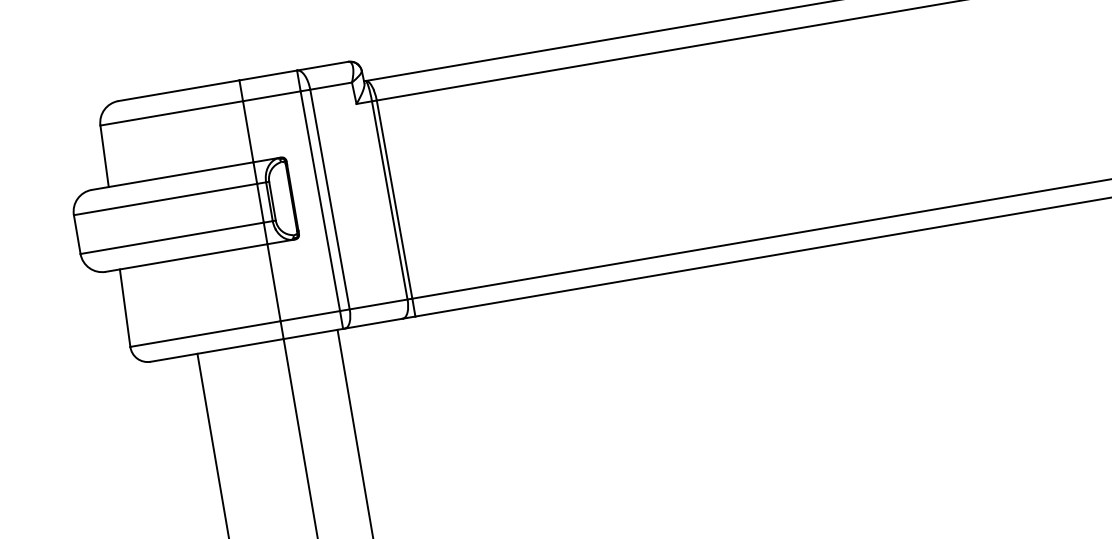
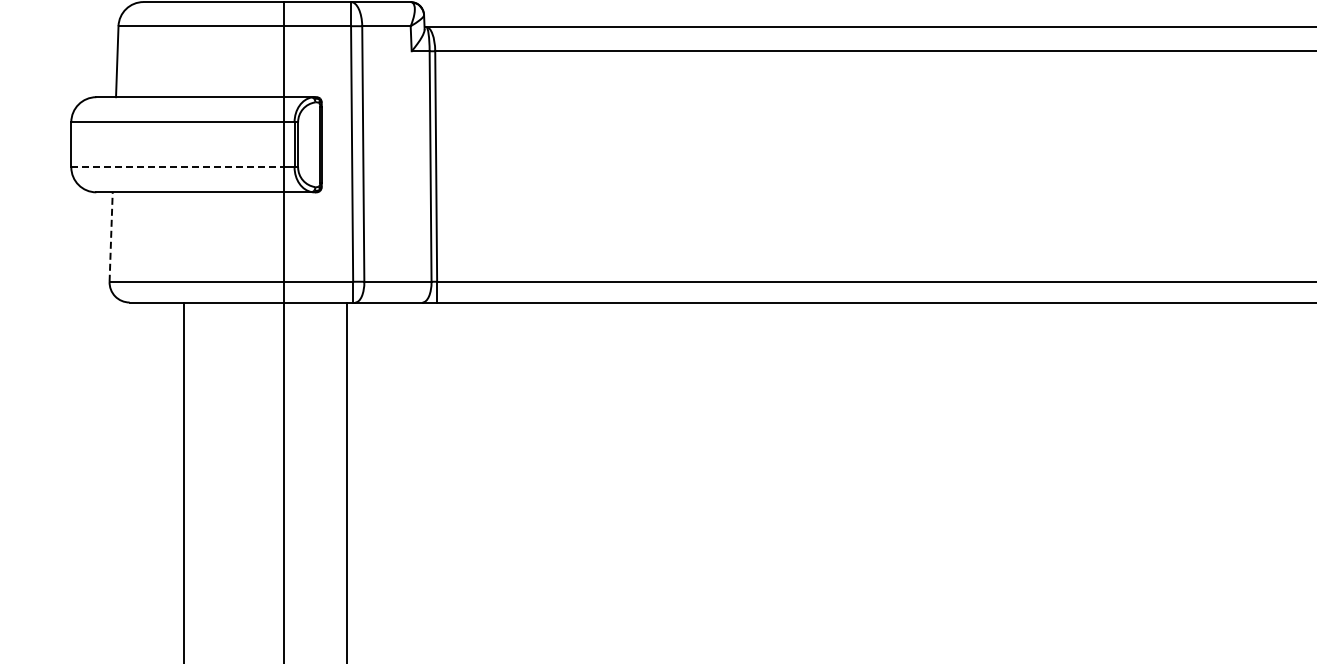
line: (172, 238) -> (178, 167), solid -> dashed
line: (125, 308) -> (111, 237), solid -> dashed

